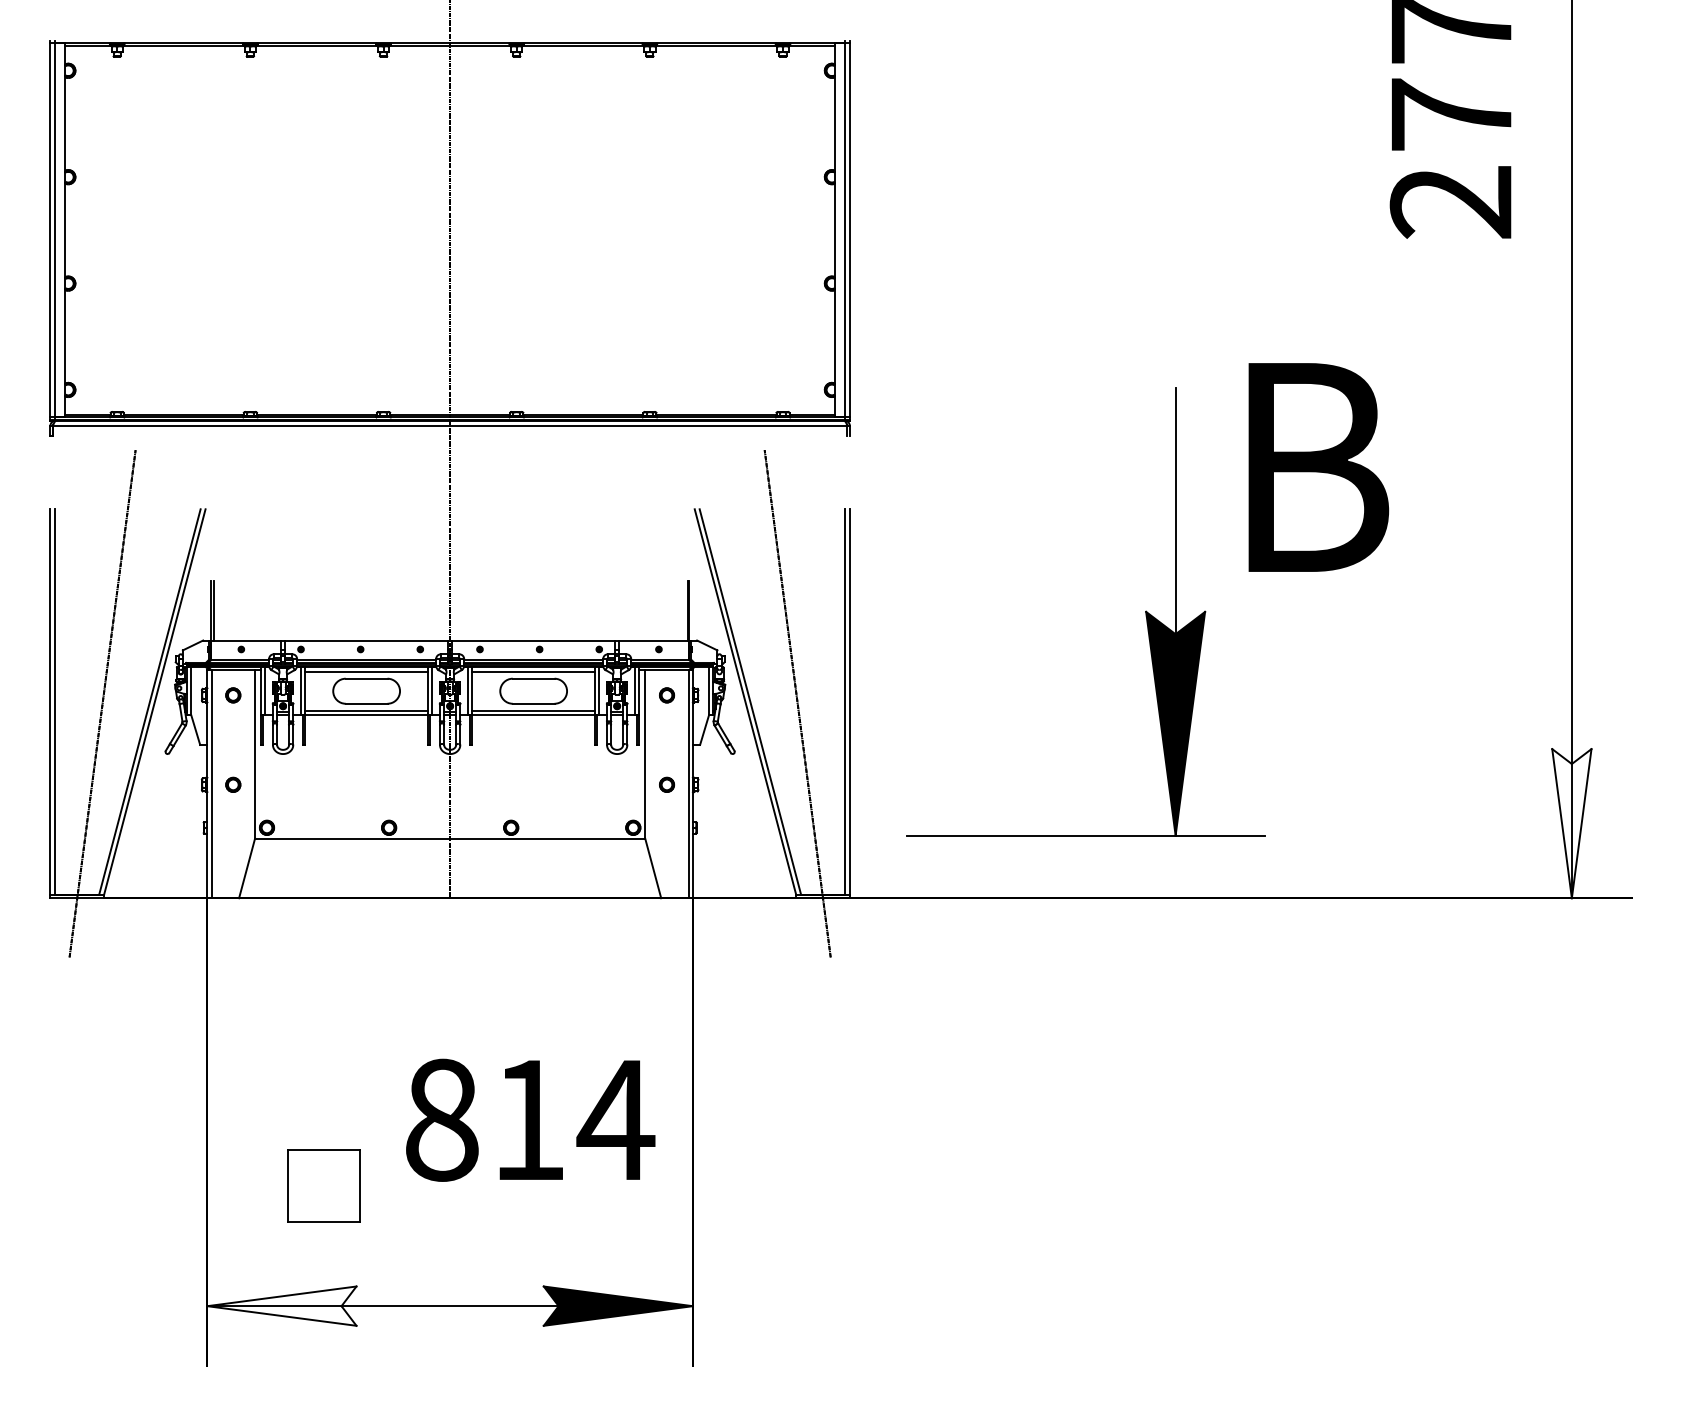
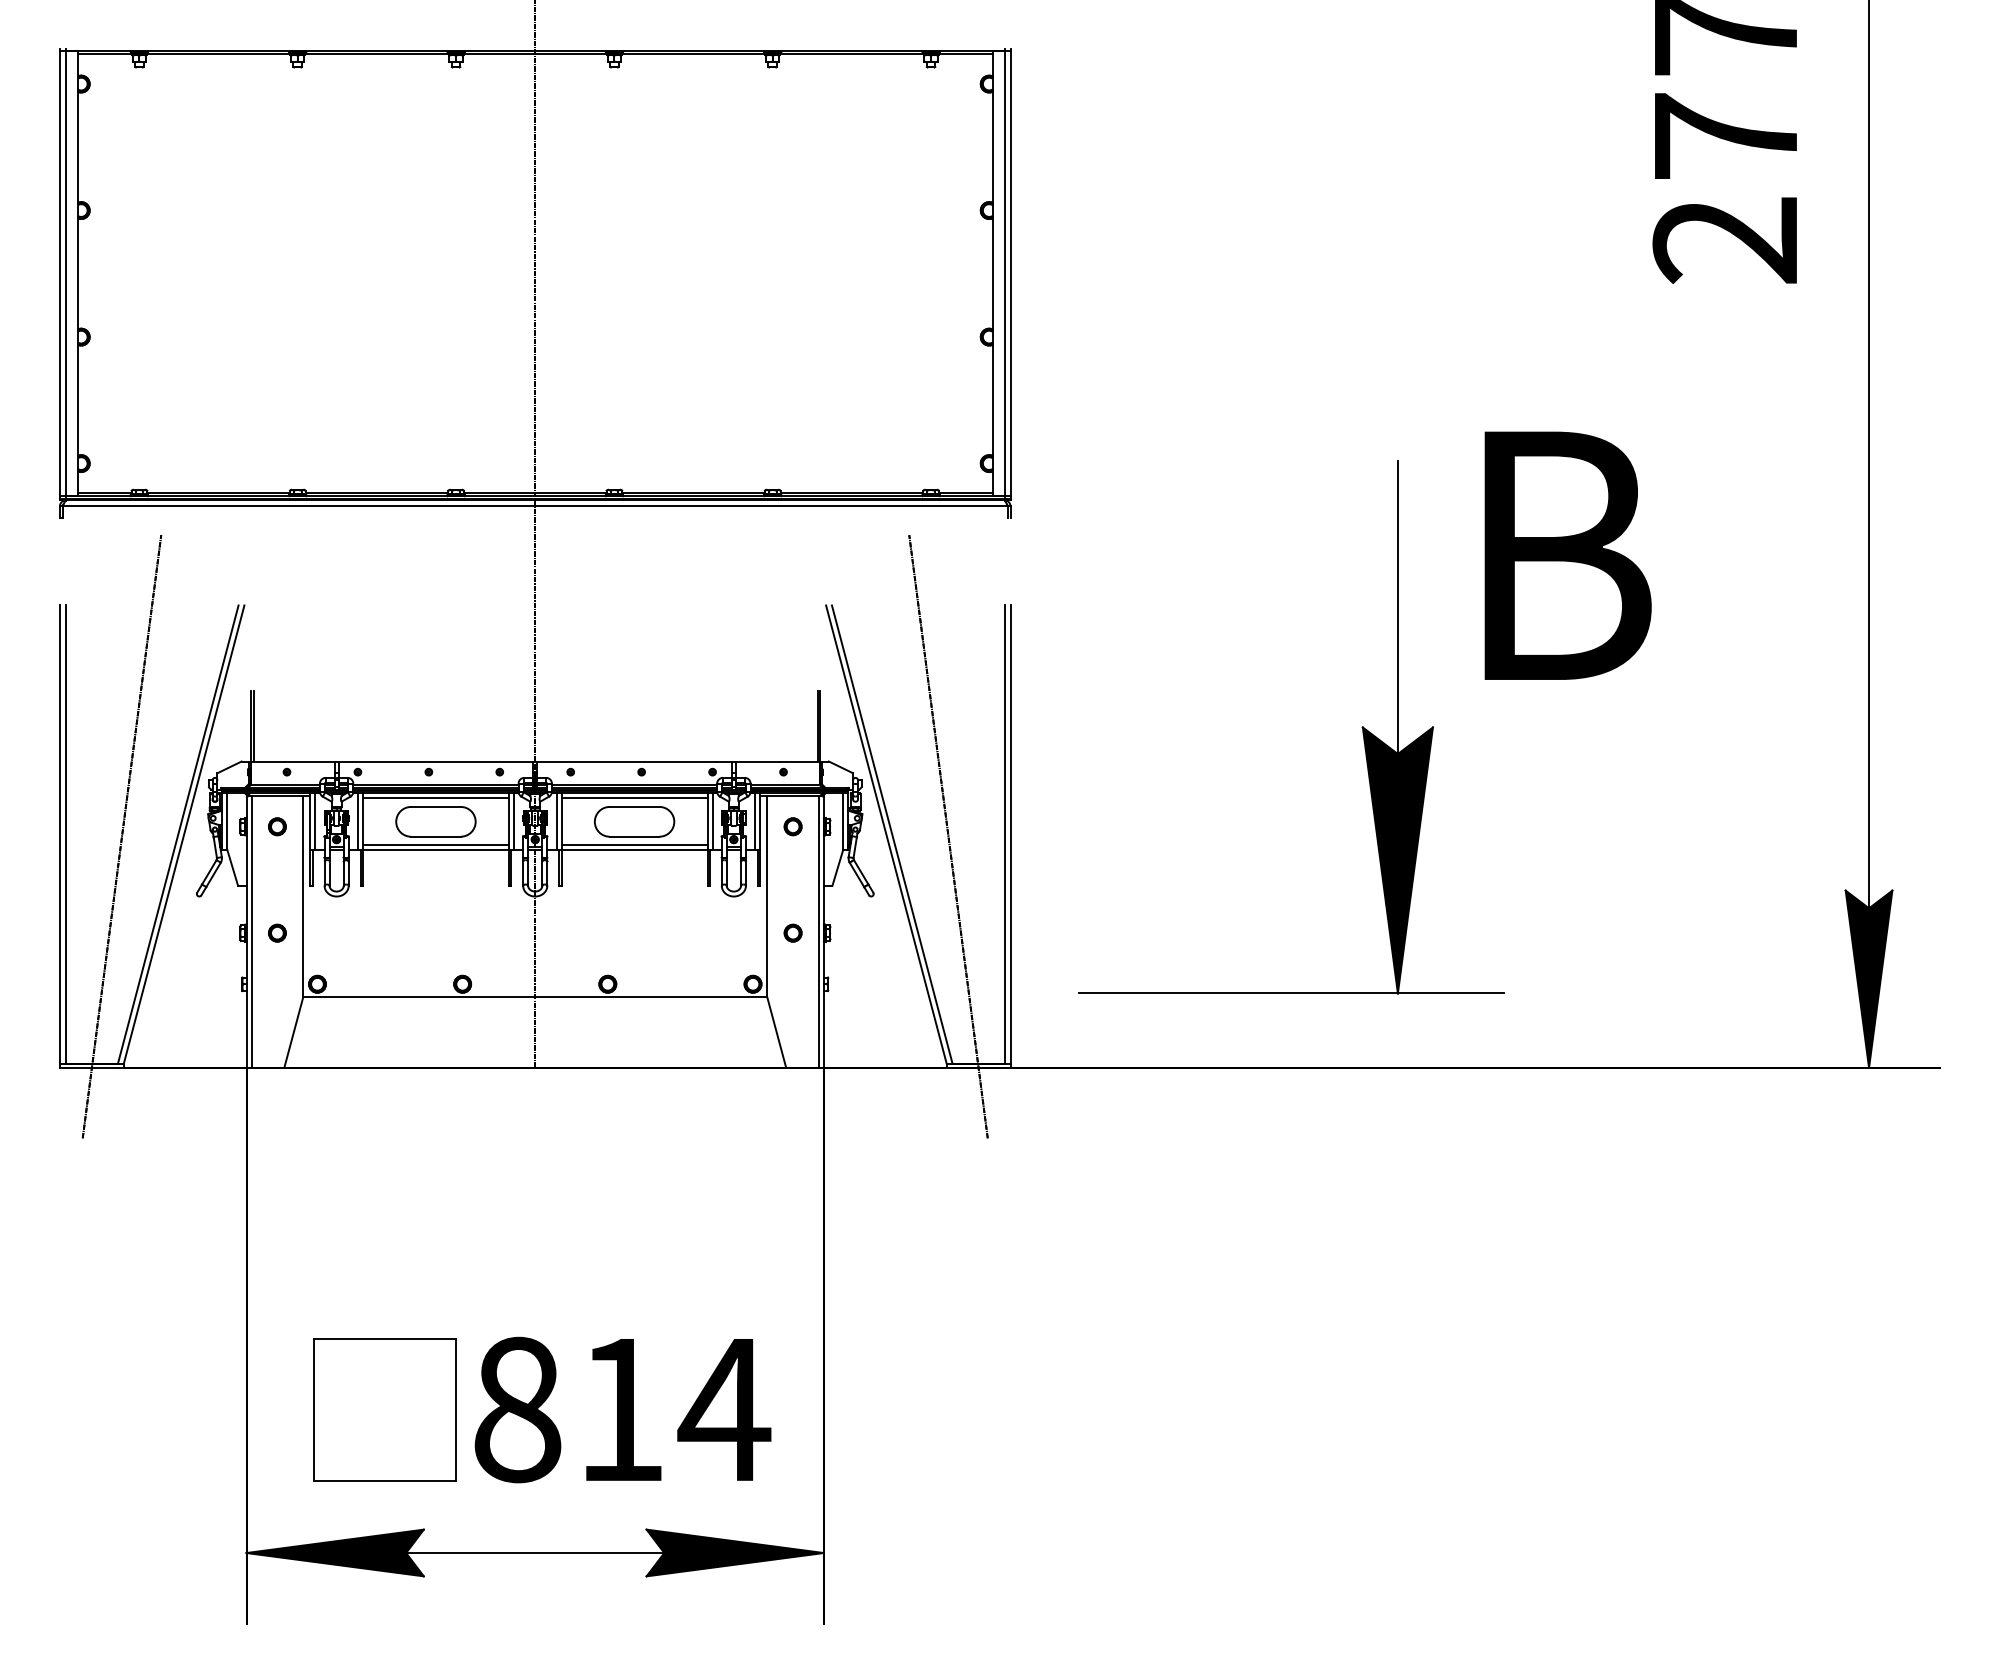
fill: (1571, 823) -> (1868, 978), added
text: (530, 1119) -> (622, 1409), moved
part: (323, 1185) -> (384, 1409), size x1.67
fill: (281, 1305) -> (334, 1552), added

